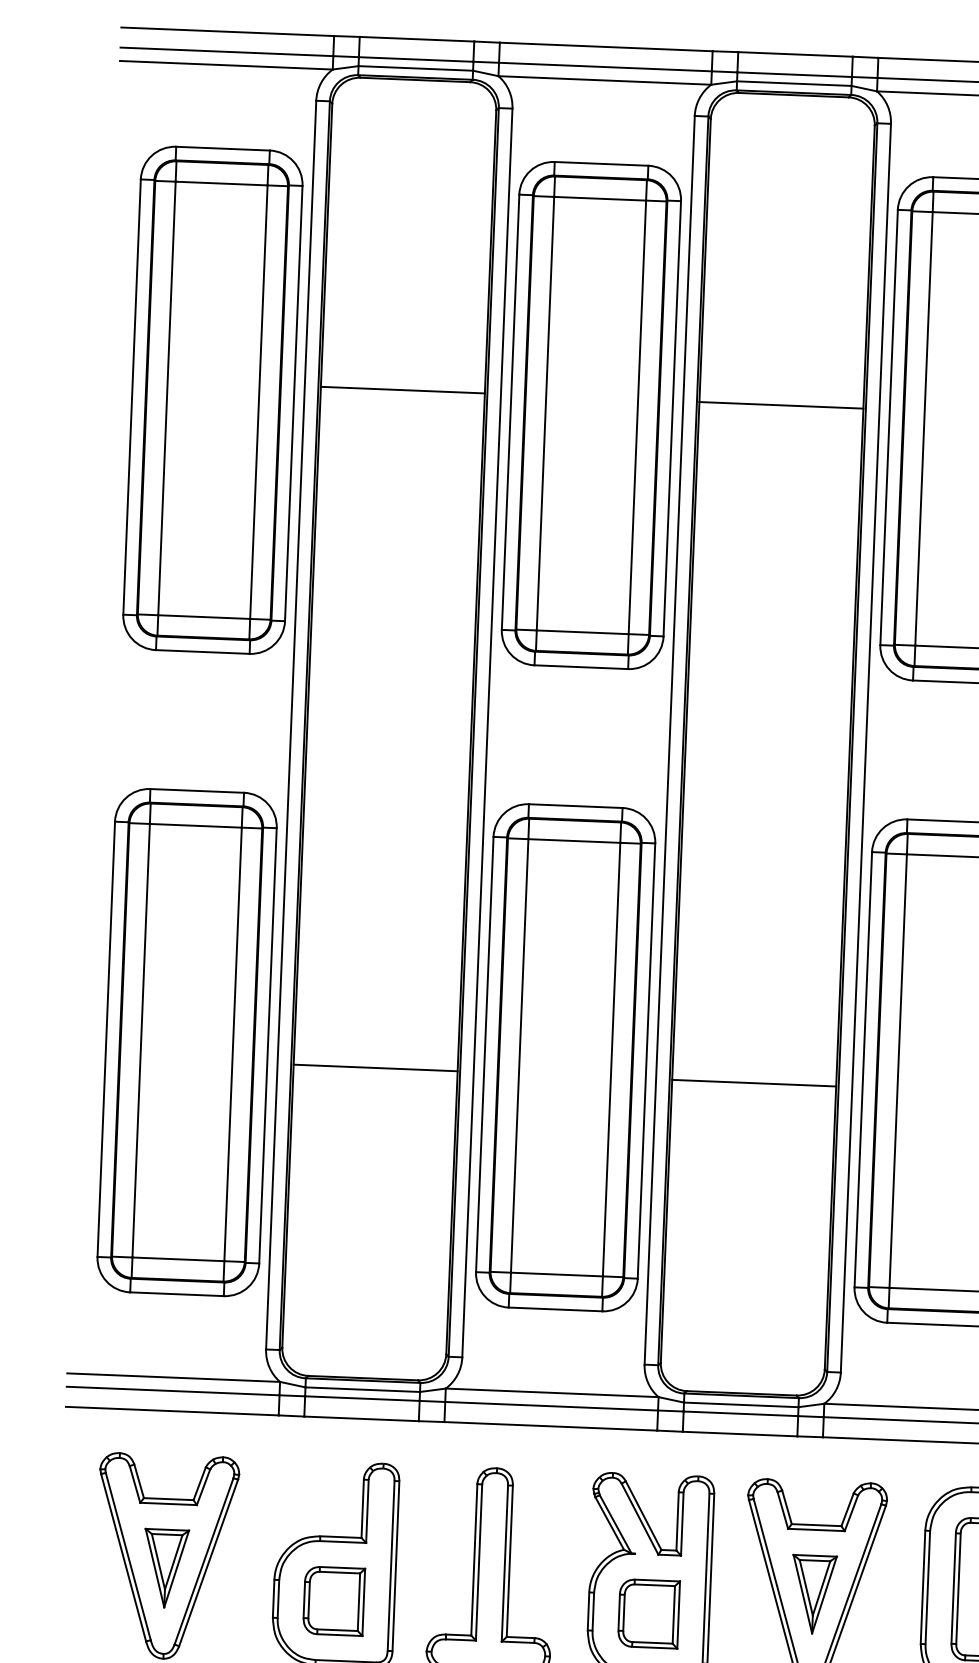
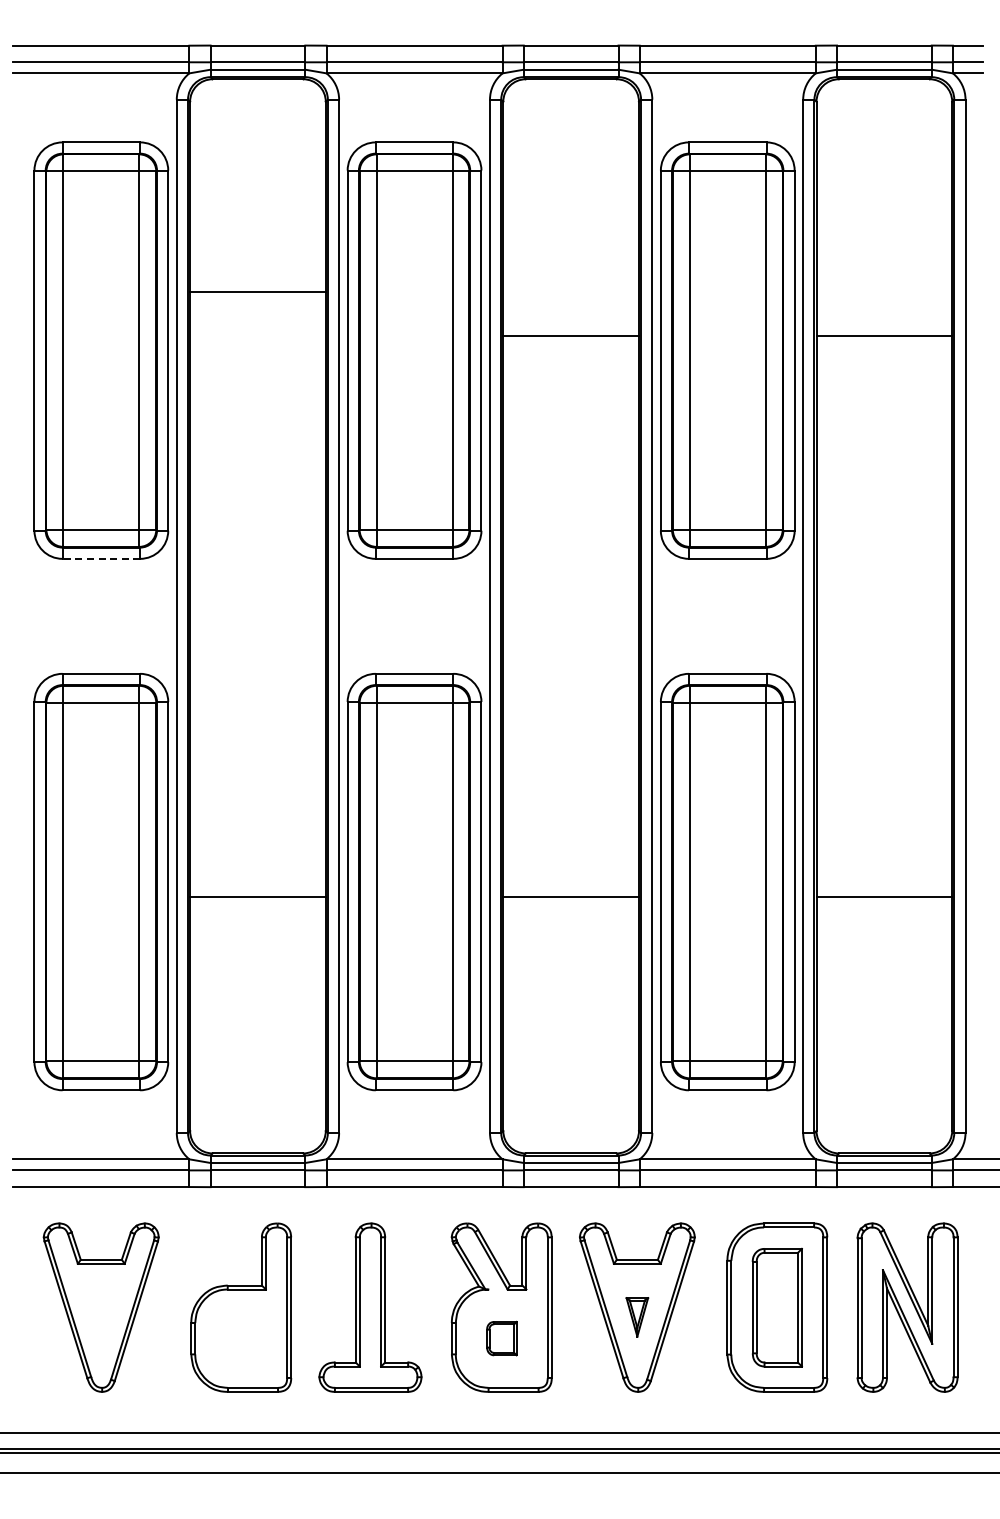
line: (402, 389) -> (257, 291), moved
line: (203, 651) -> (101, 558), solid -> dashed
part: (166, 1568) -> (101, 1317), removed
part: (813, 1594) -> (637, 1317), size x0.6
part: (333, 1600) -> (240, 1338), removed
part: (648, 1613) -> (501, 1338), size x0.6

